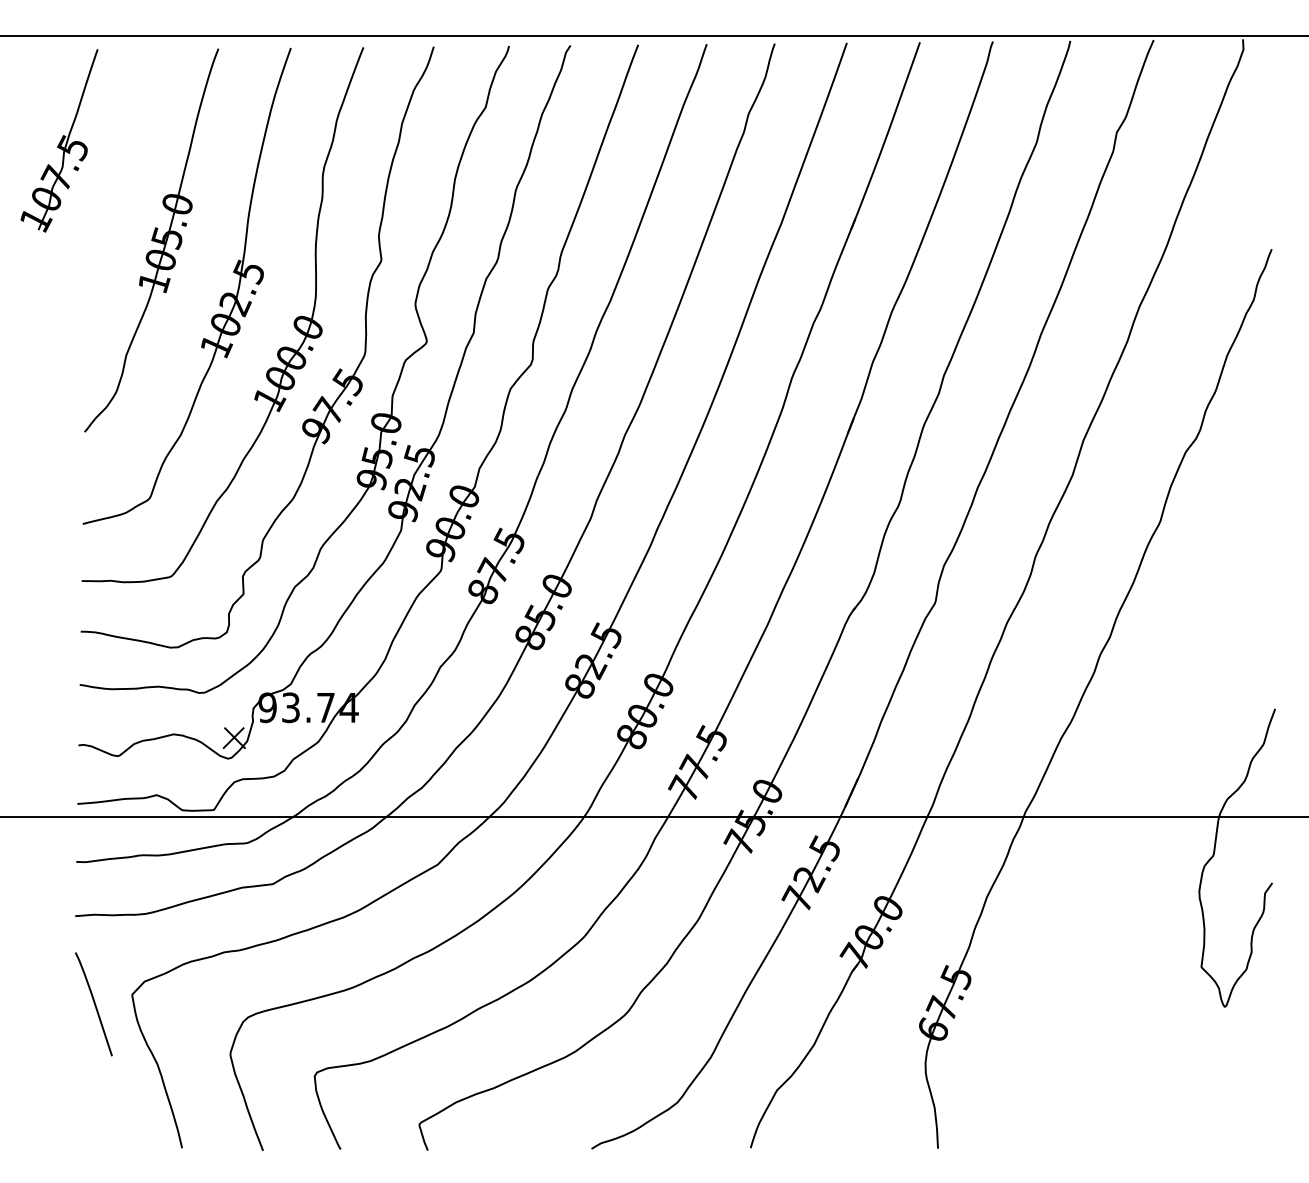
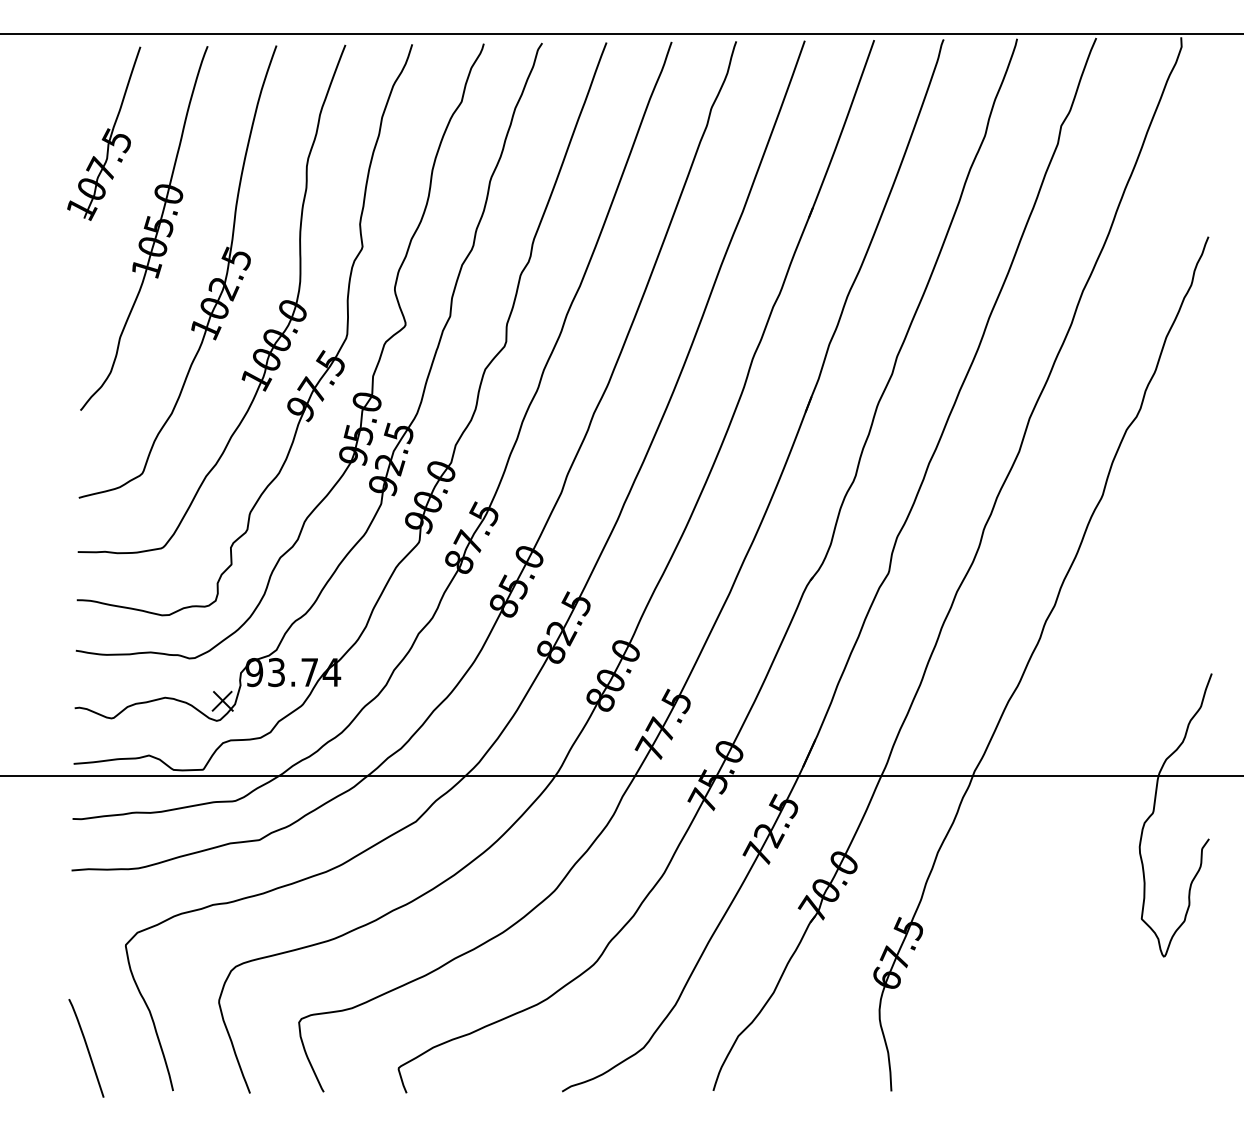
part: (59, 140) -> (104, 133), moved
curve: (93, 1003) -> (86, 1047), moved

